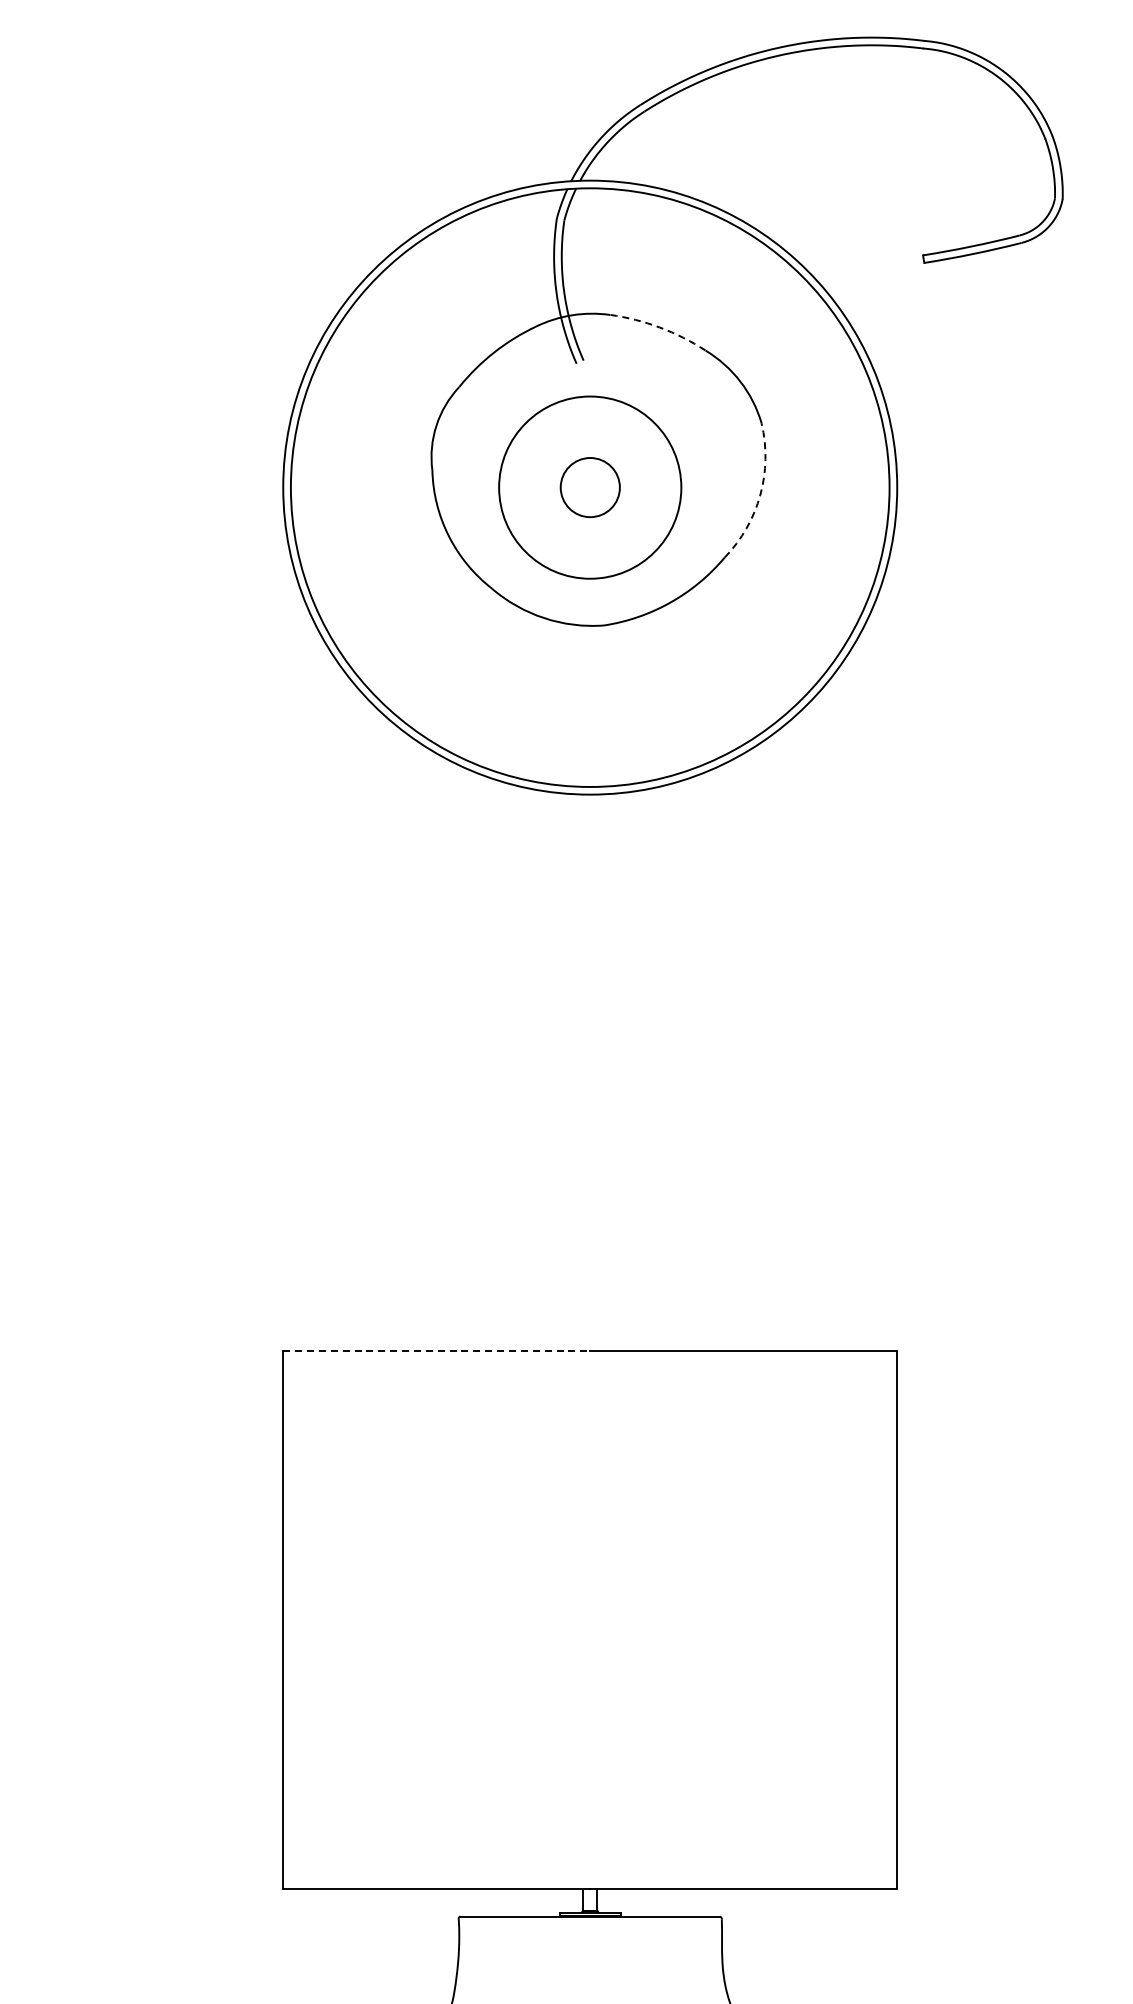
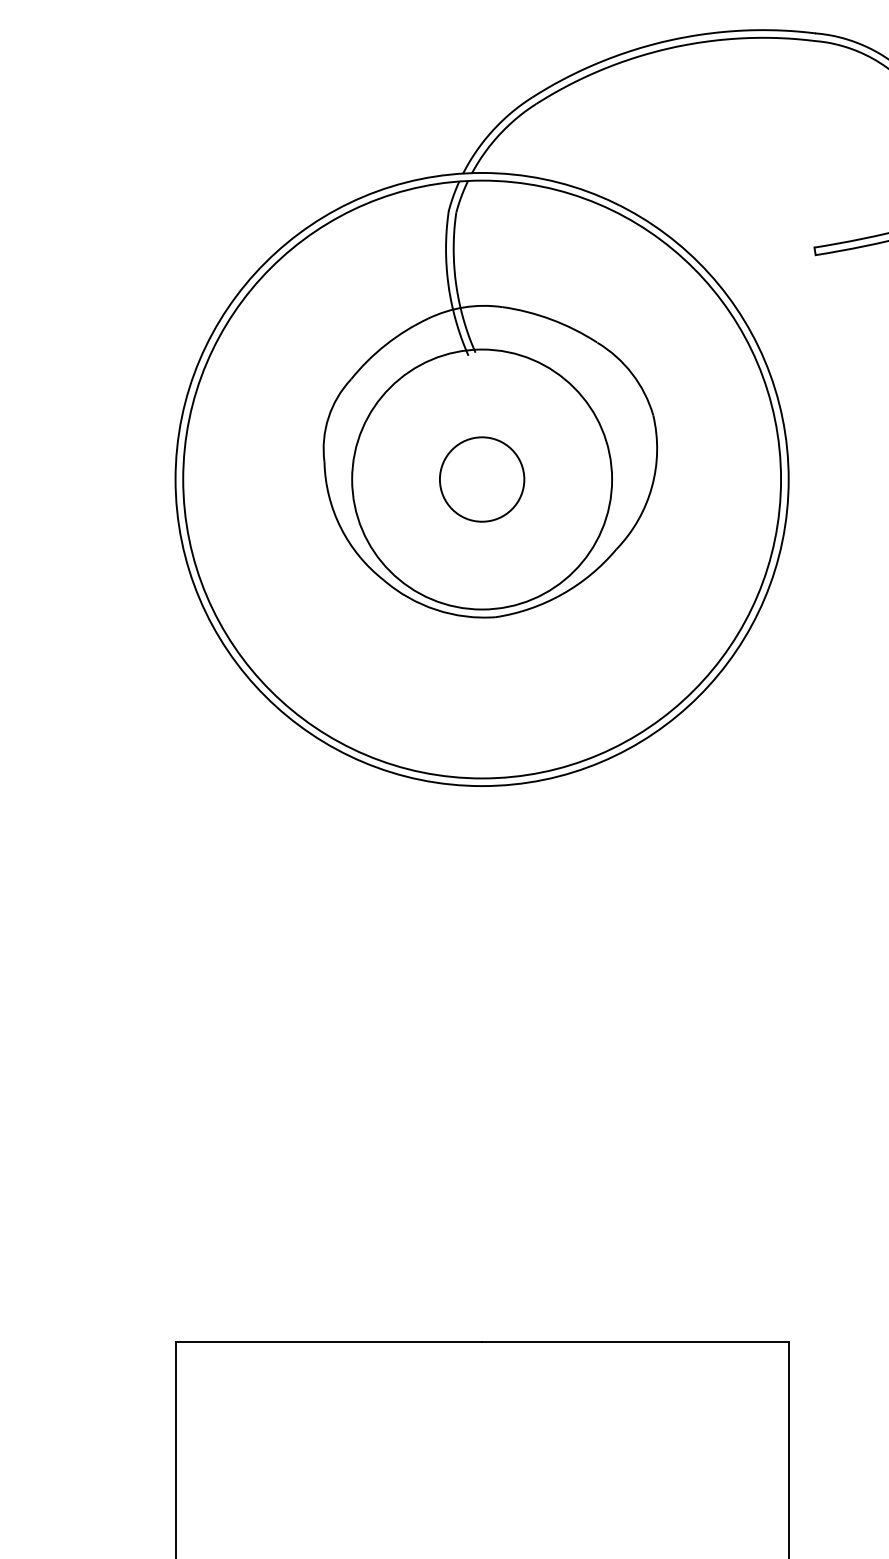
arc: (659, 327) -> (551, 319), dashed -> solid
circle: (590, 487) -> (482, 479), size x1.43
circle: (590, 487) -> (482, 479), size x1.43
arc: (760, 495) -> (652, 487), dashed -> solid
line: (437, 1351) -> (329, 1342), dashed -> solid

